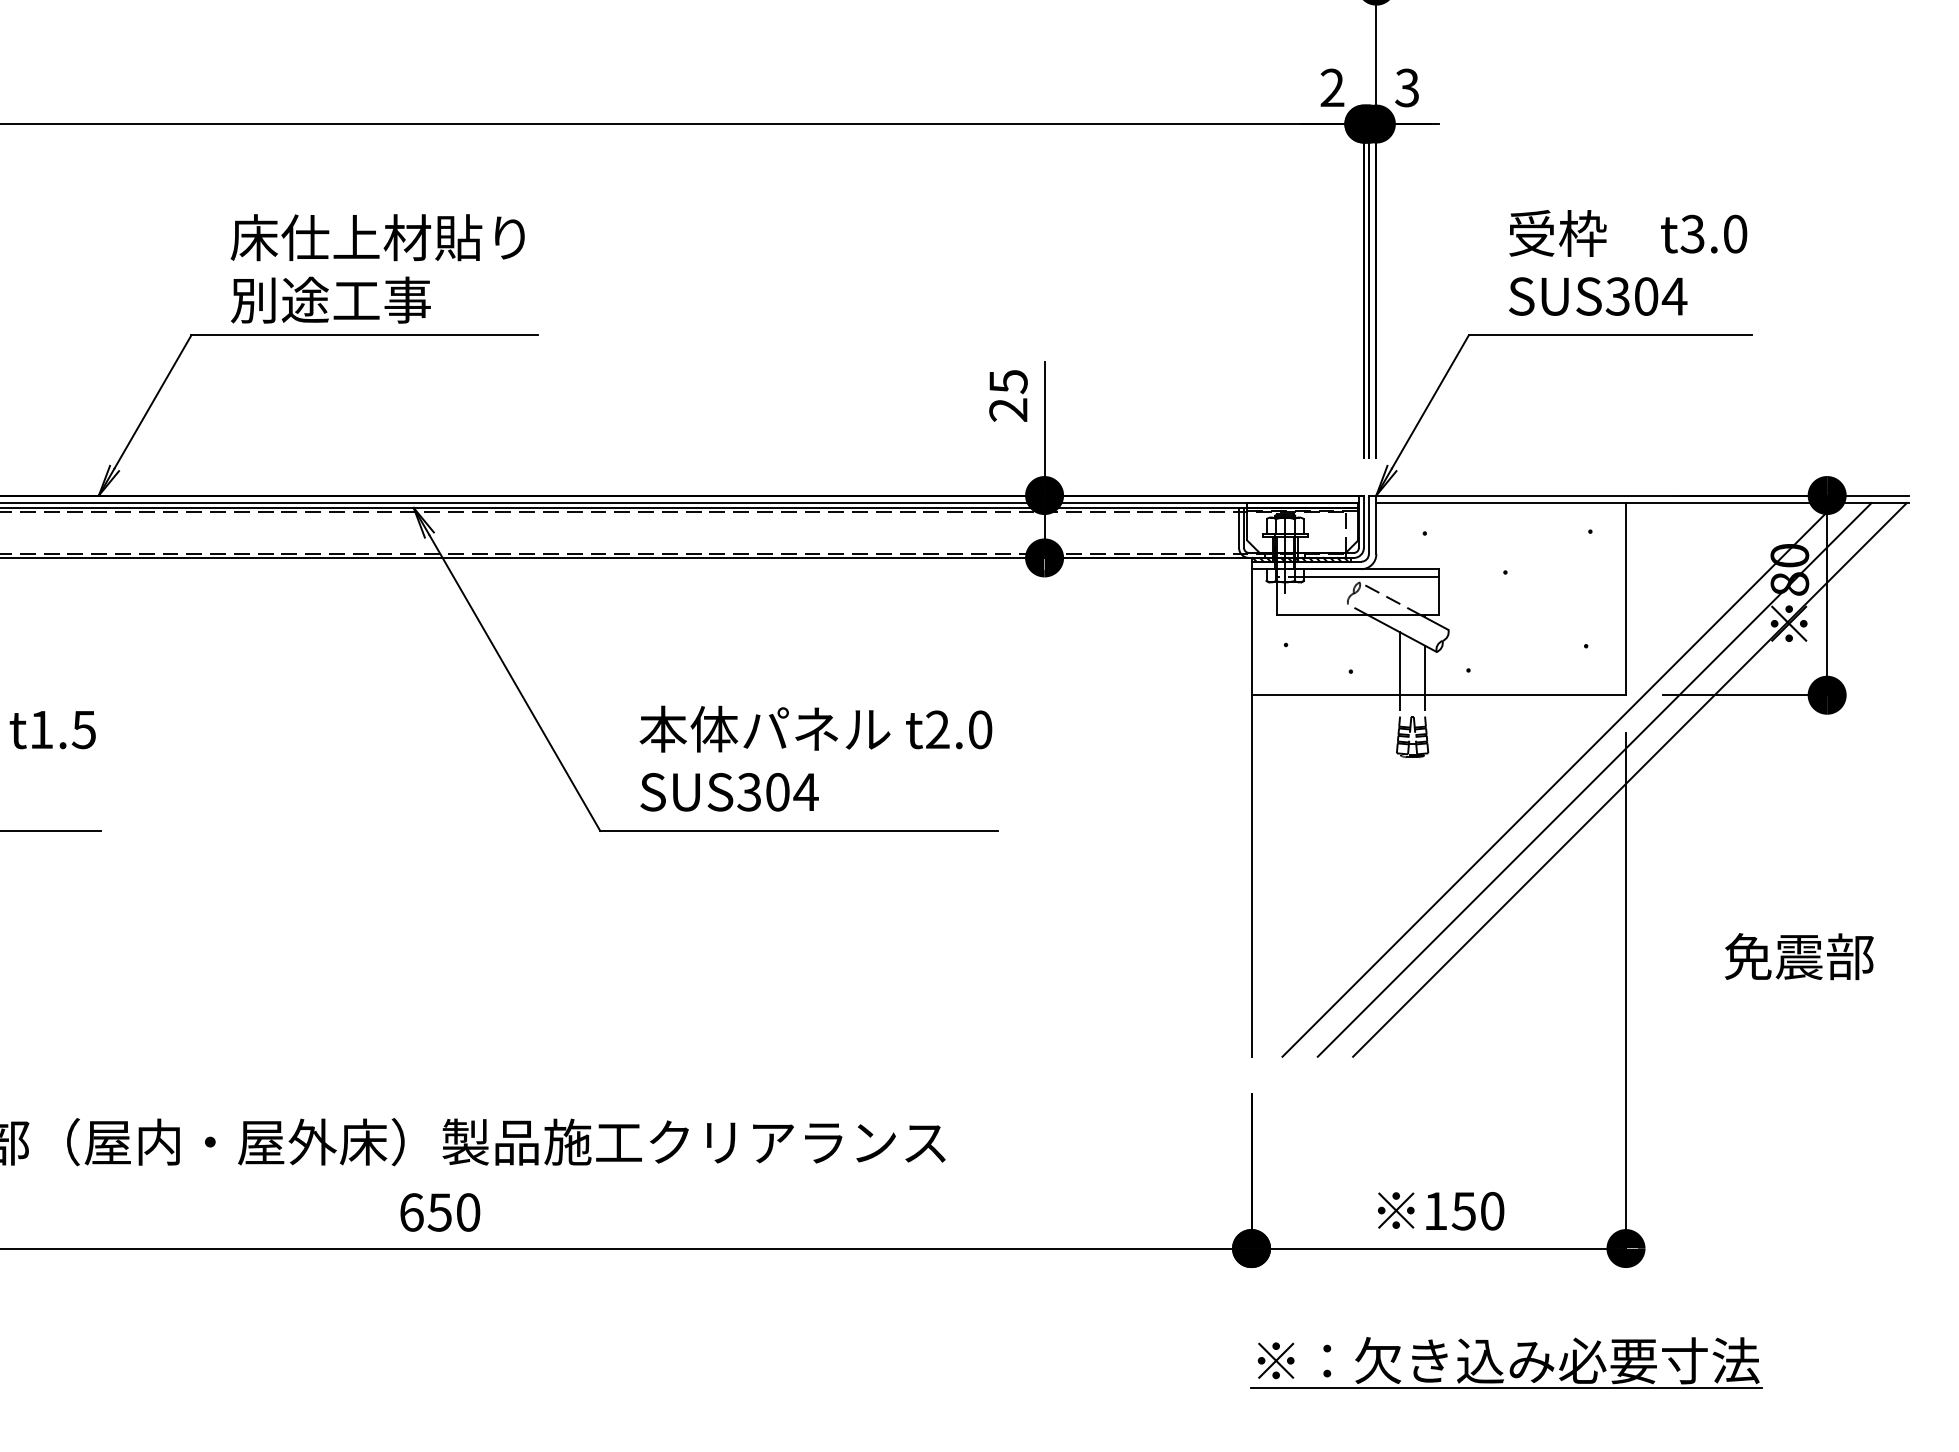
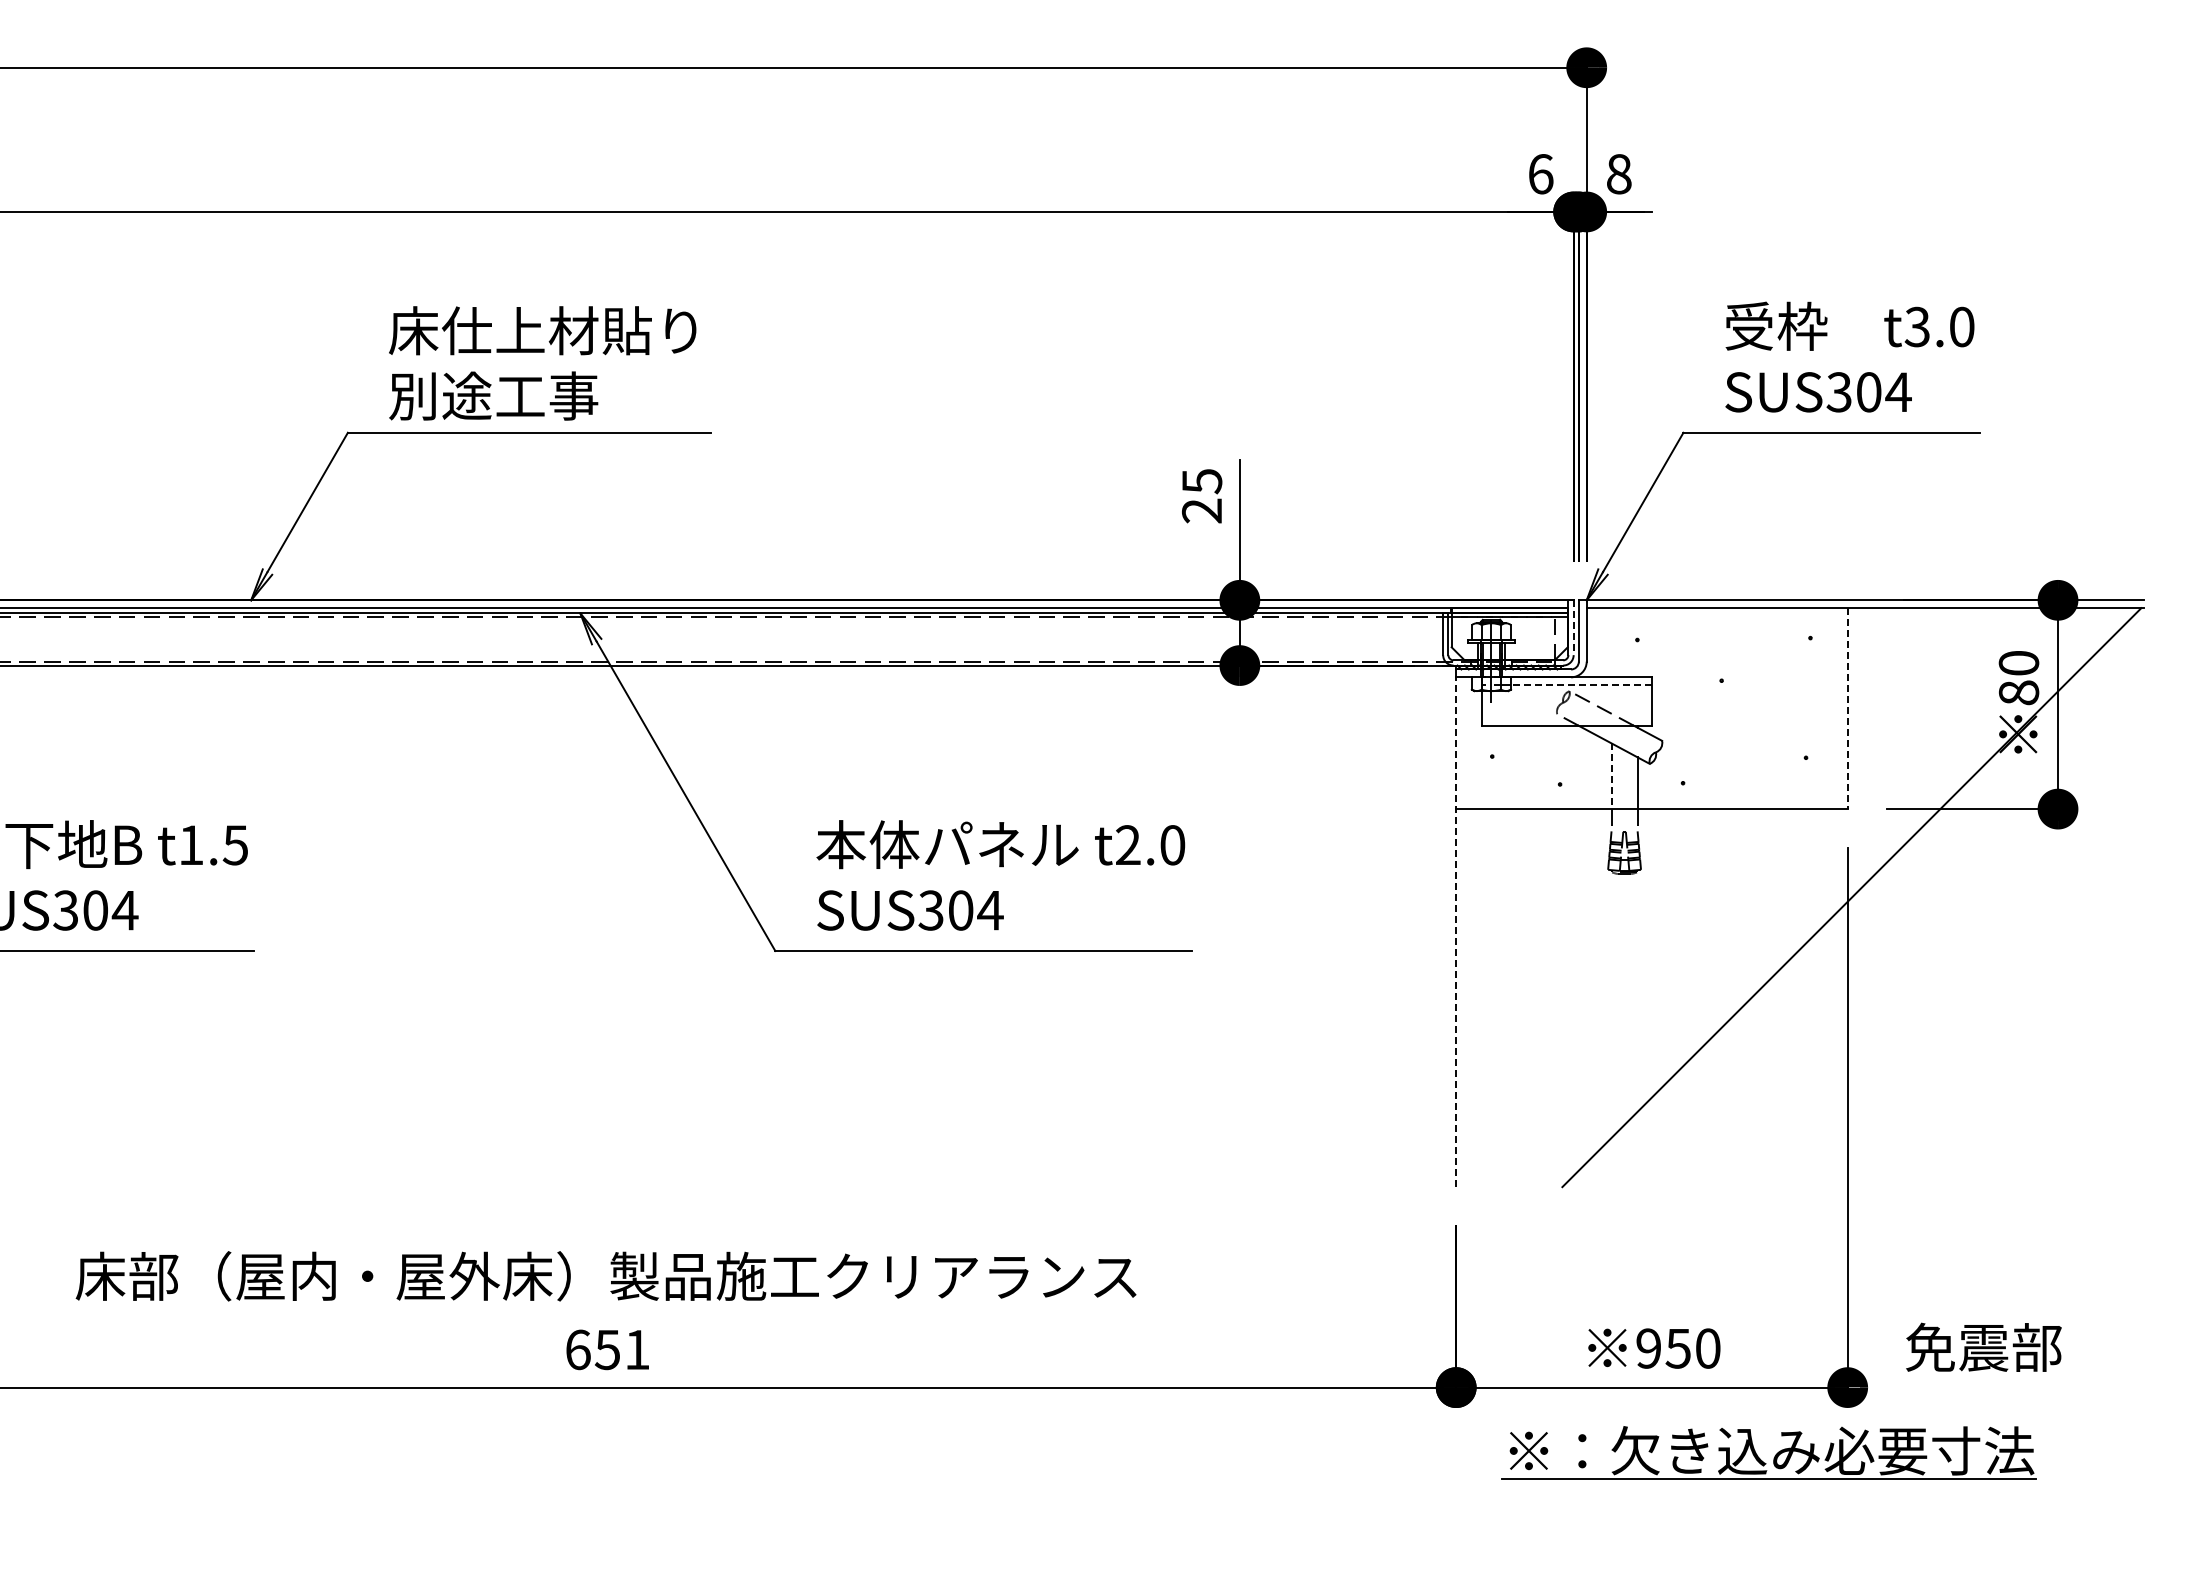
text: (1332, 88) -> (1540, 174), 2 -> 6
text: (1406, 88) -> (1618, 174), 3 -> 8
line: (1363, 522) -> (1573, 628), solid -> dashed
line: (1371, 577) -> (1581, 685), solid -> dashed
line: (1625, 599) -> (1847, 709), solid -> dashed
line: (1400, 664) -> (1611, 776), solid -> dashed
line: (1558, 779) -> (1777, 897), removed
line: (1594, 779) -> (1814, 897), removed
line: (1251, 813) -> (1456, 932), solid -> dashed
text: (1798, 955) -> (1983, 1346), moved
text: (1435, 1211) -> (1648, 1348), 150 -> 950
text: (468, 1212) -> (637, 1349), 650 -> 651
part: (1511, 1366) -> (1774, 1456), moved

